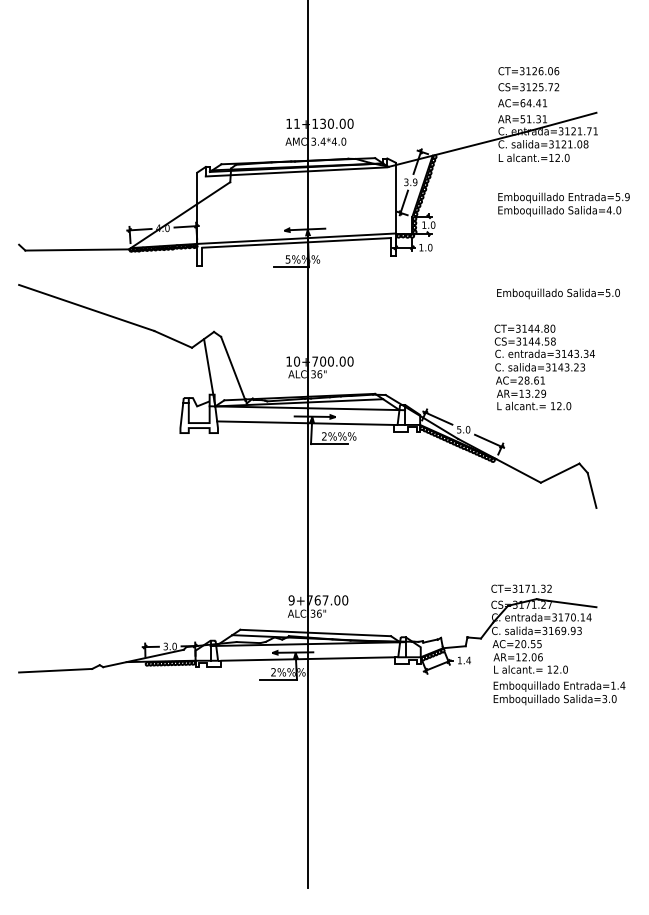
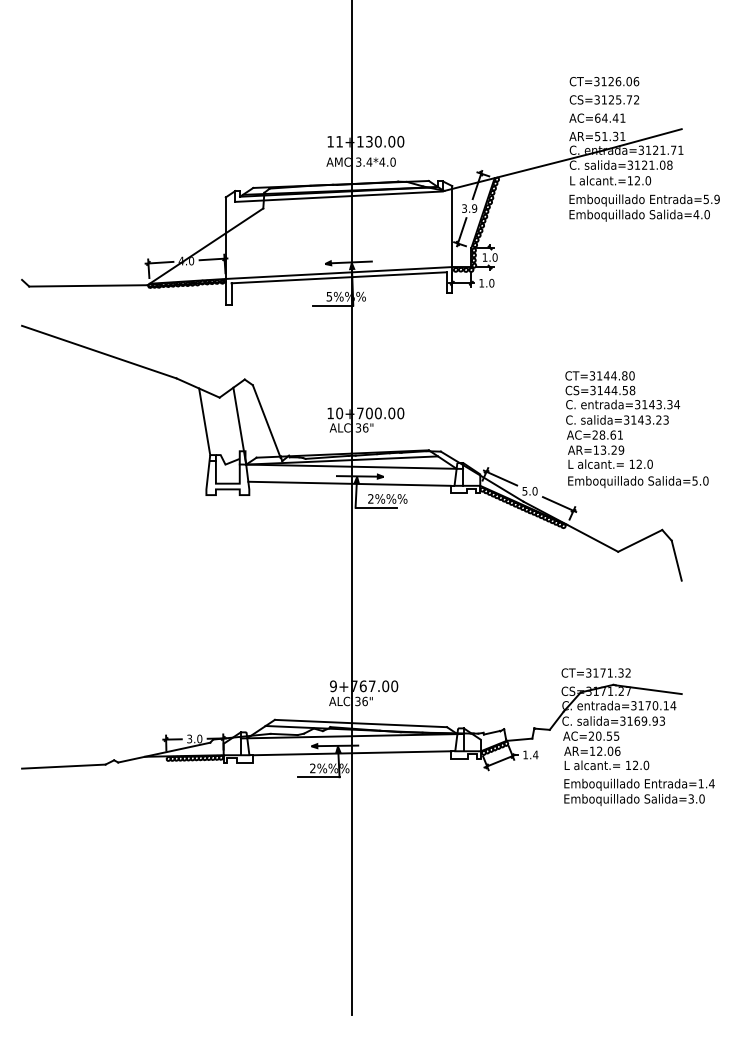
text: (563, 204) -> (644, 207), moved
text: (558, 294) -> (638, 482), moved
line: (178, 368) -> (204, 421), added

